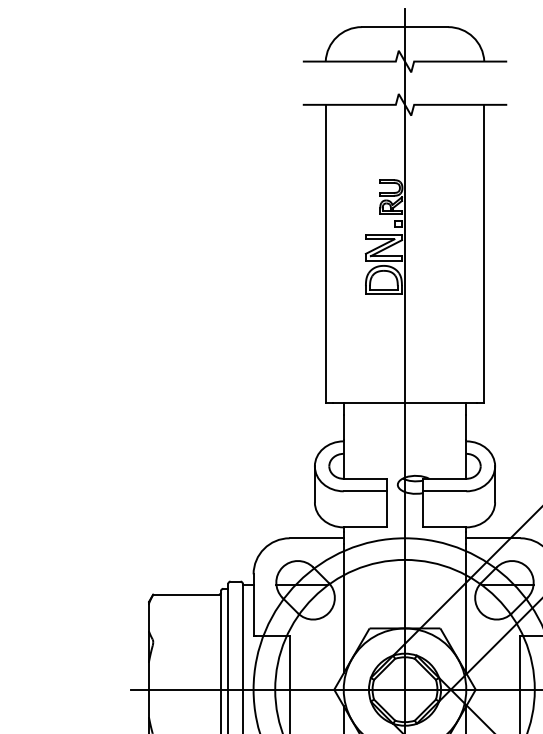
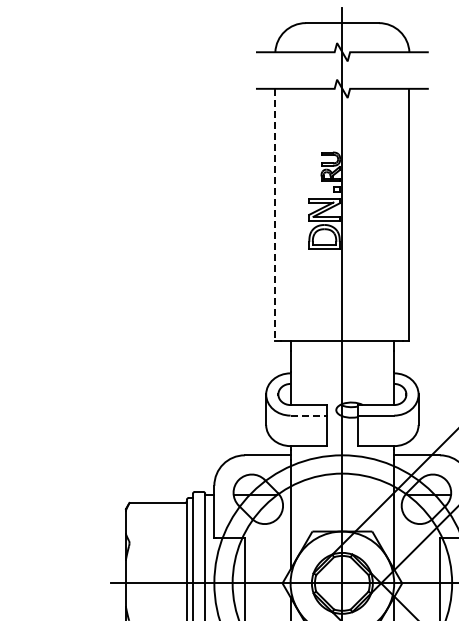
line: (325, 254) -> (275, 215), solid -> dashed
line: (366, 491) -> (309, 415), solid -> dashed

